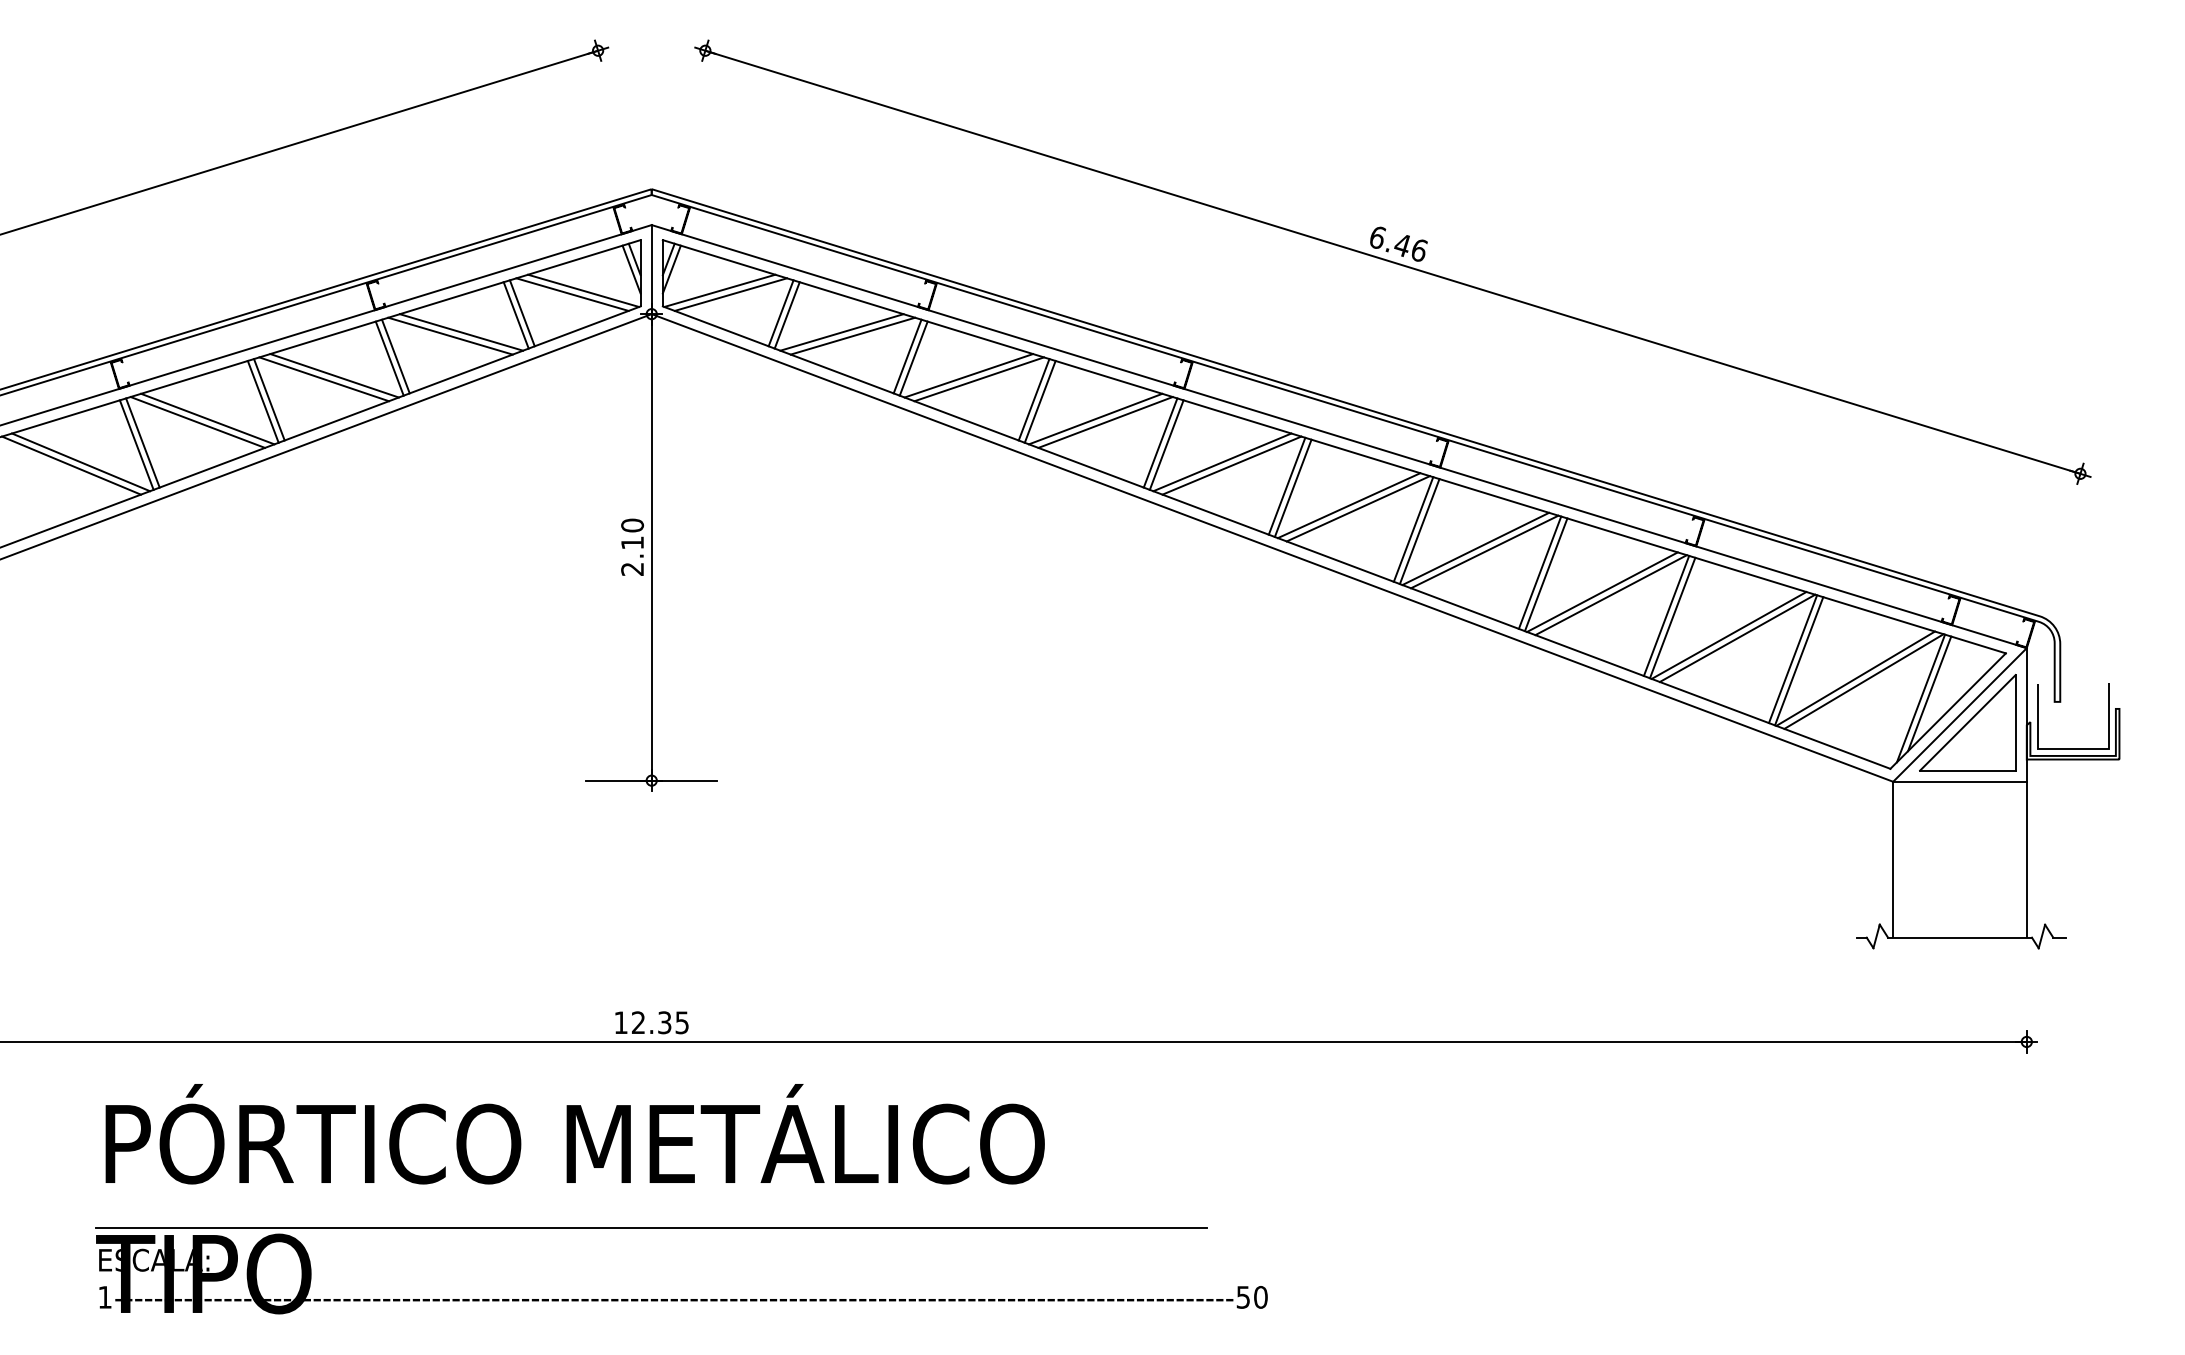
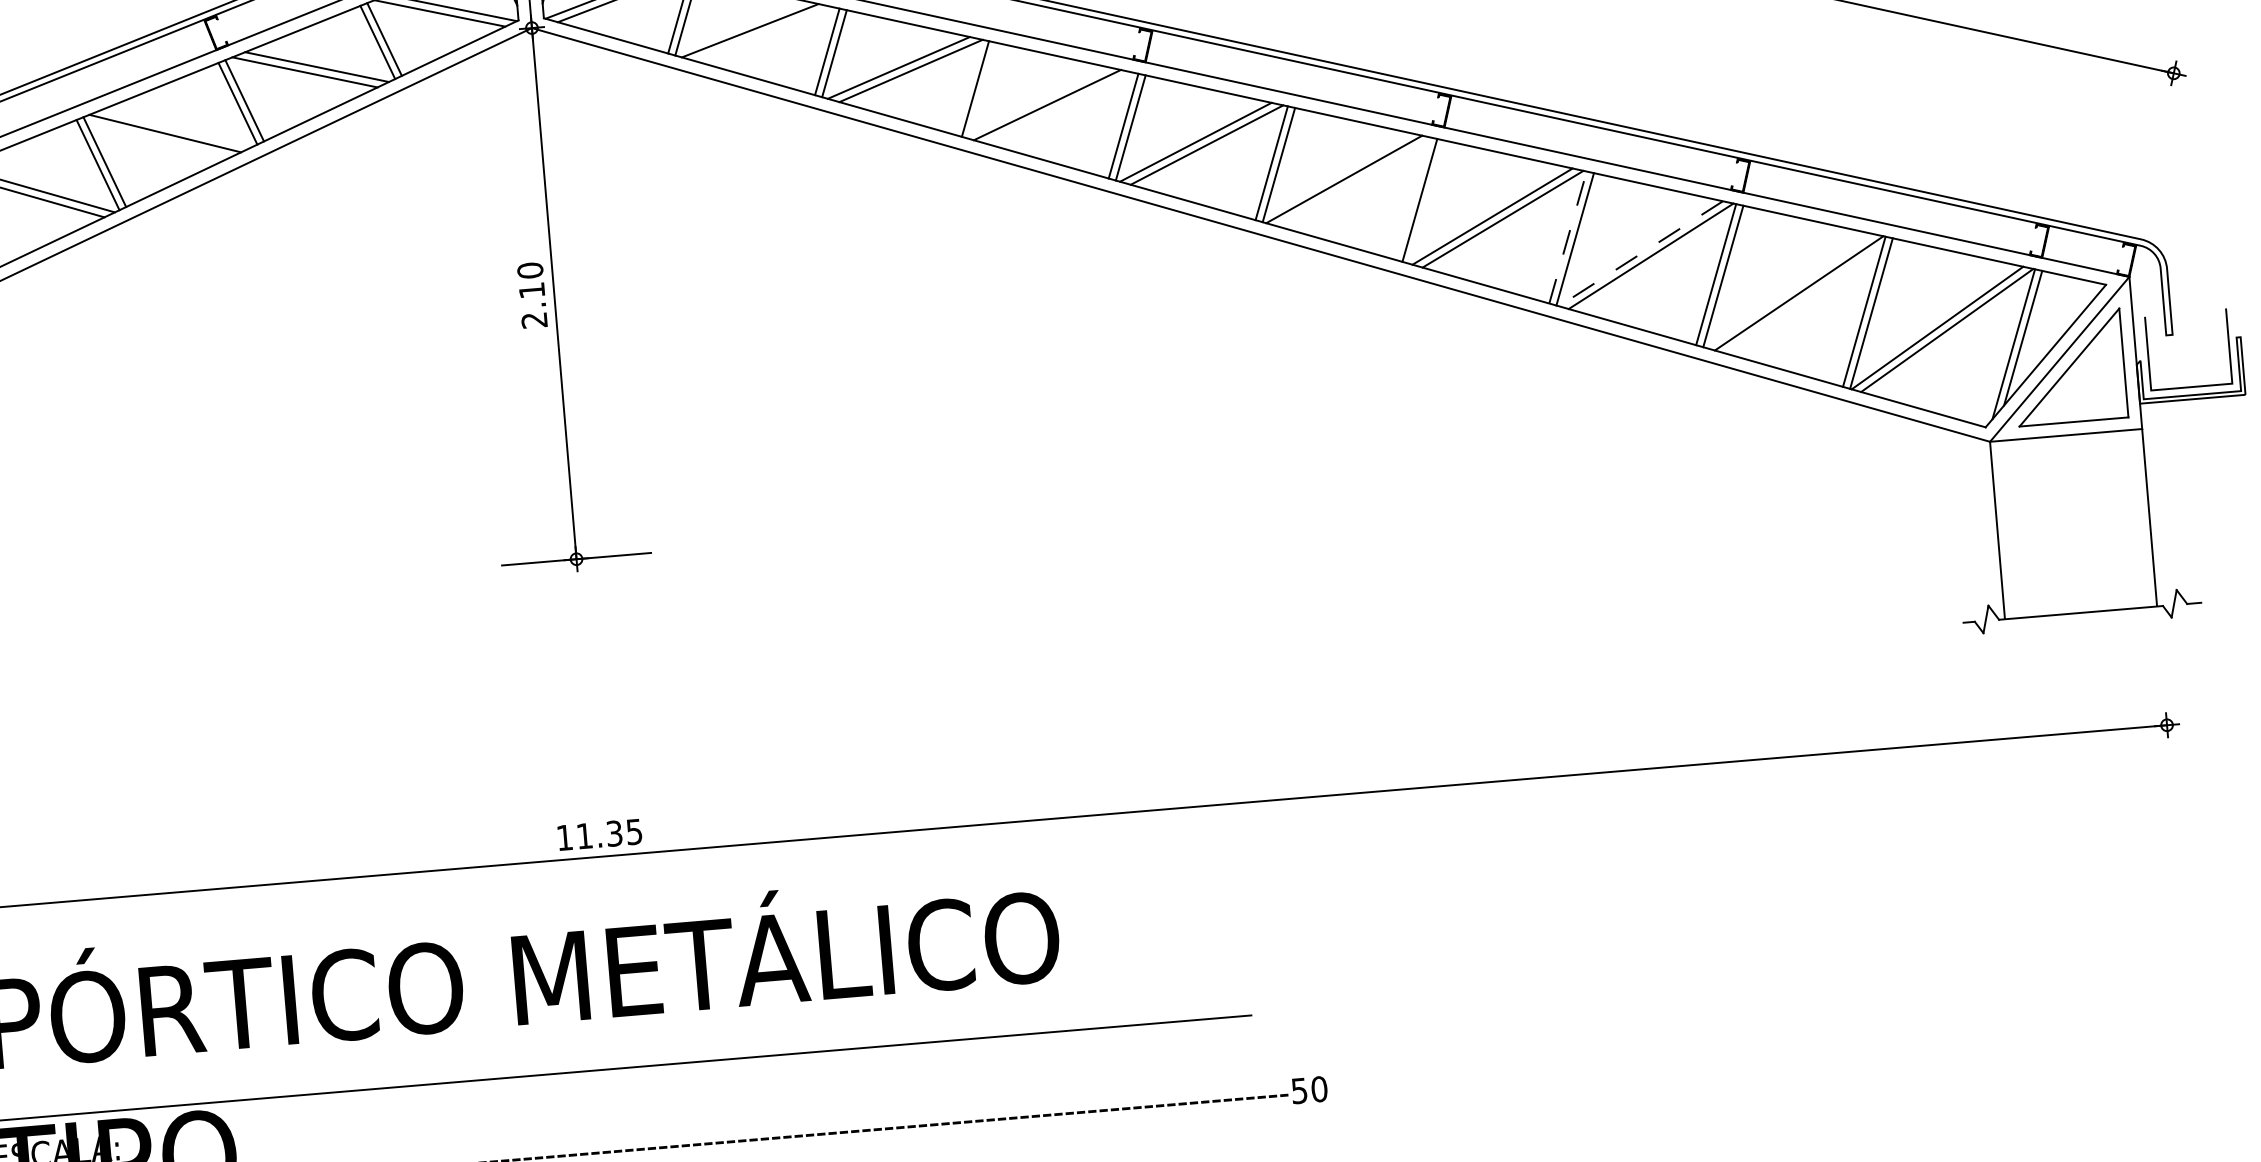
line: (852, 335) -> (762, 33), removed
line: (334, 375) -> (176, 128), removed
line: (1039, 401) -> (981, 90), removed
line: (1105, 422) -> (1058, 108), removed
line: (1357, 508) -> (1354, 181), removed
line: (1419, 531) -> (1426, 202), removed
line: (1540, 572) -> (1568, 237), solid -> dashed
line: (1602, 592) -> (1641, 254), solid -> dashed
line: (1728, 634) -> (1788, 289), removed
text: (638, 1022) -> (584, 835), 12.35 -> 11.35

